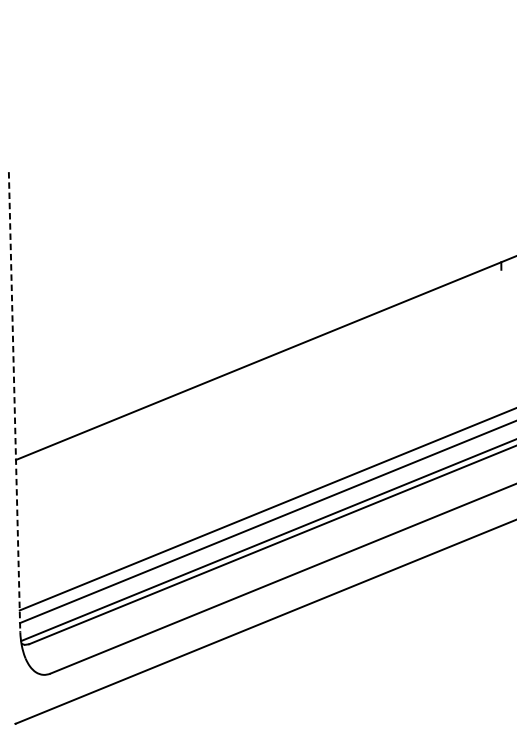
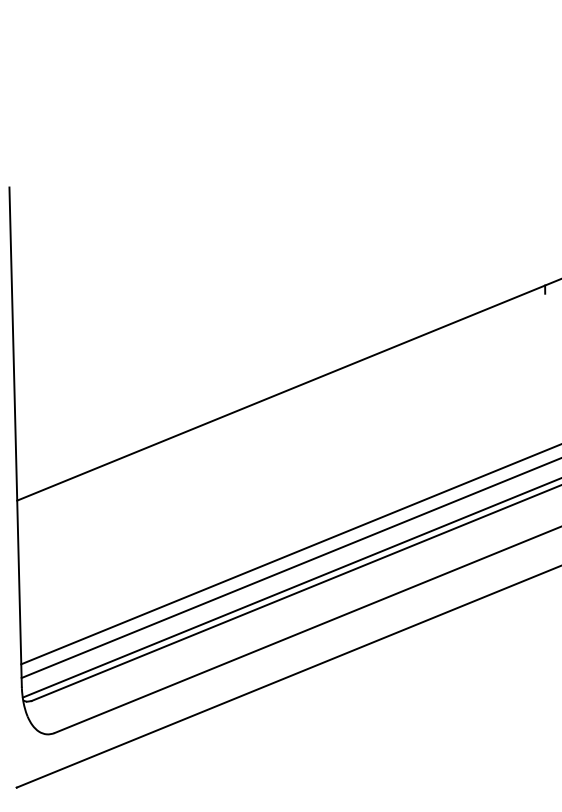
line: (14, 401) -> (15, 437), dashed -> solid

